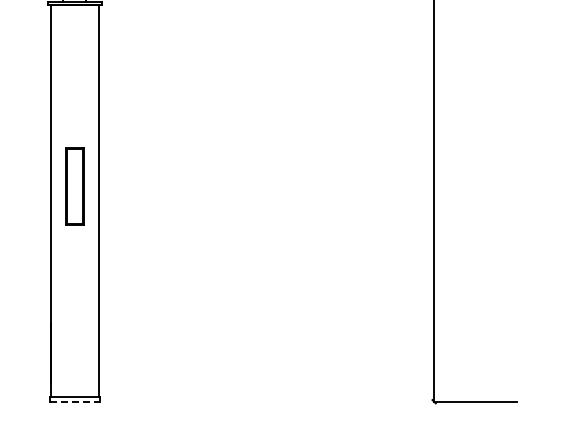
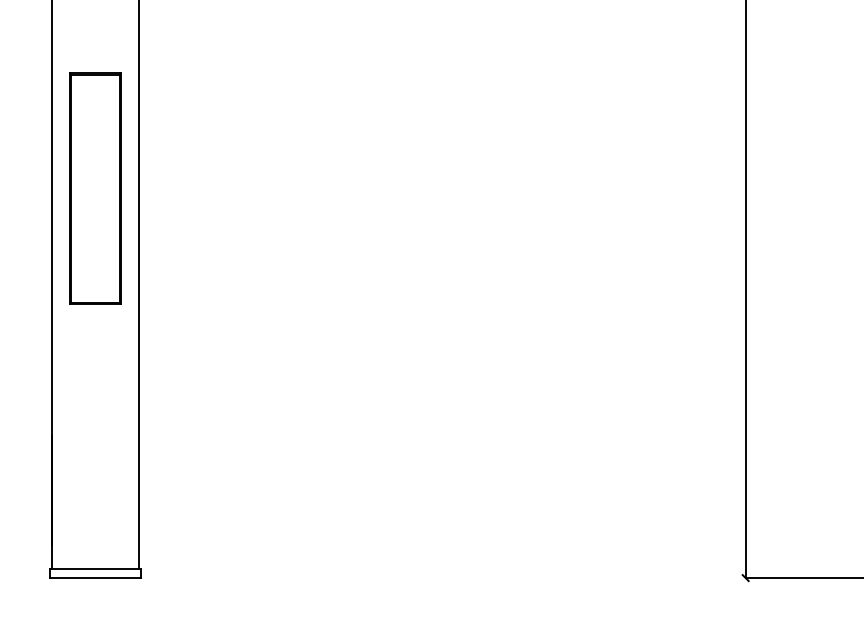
part: (74, 186) -> (94, 188), size x1.67
line: (74, 401) -> (94, 577), dashed -> solid

